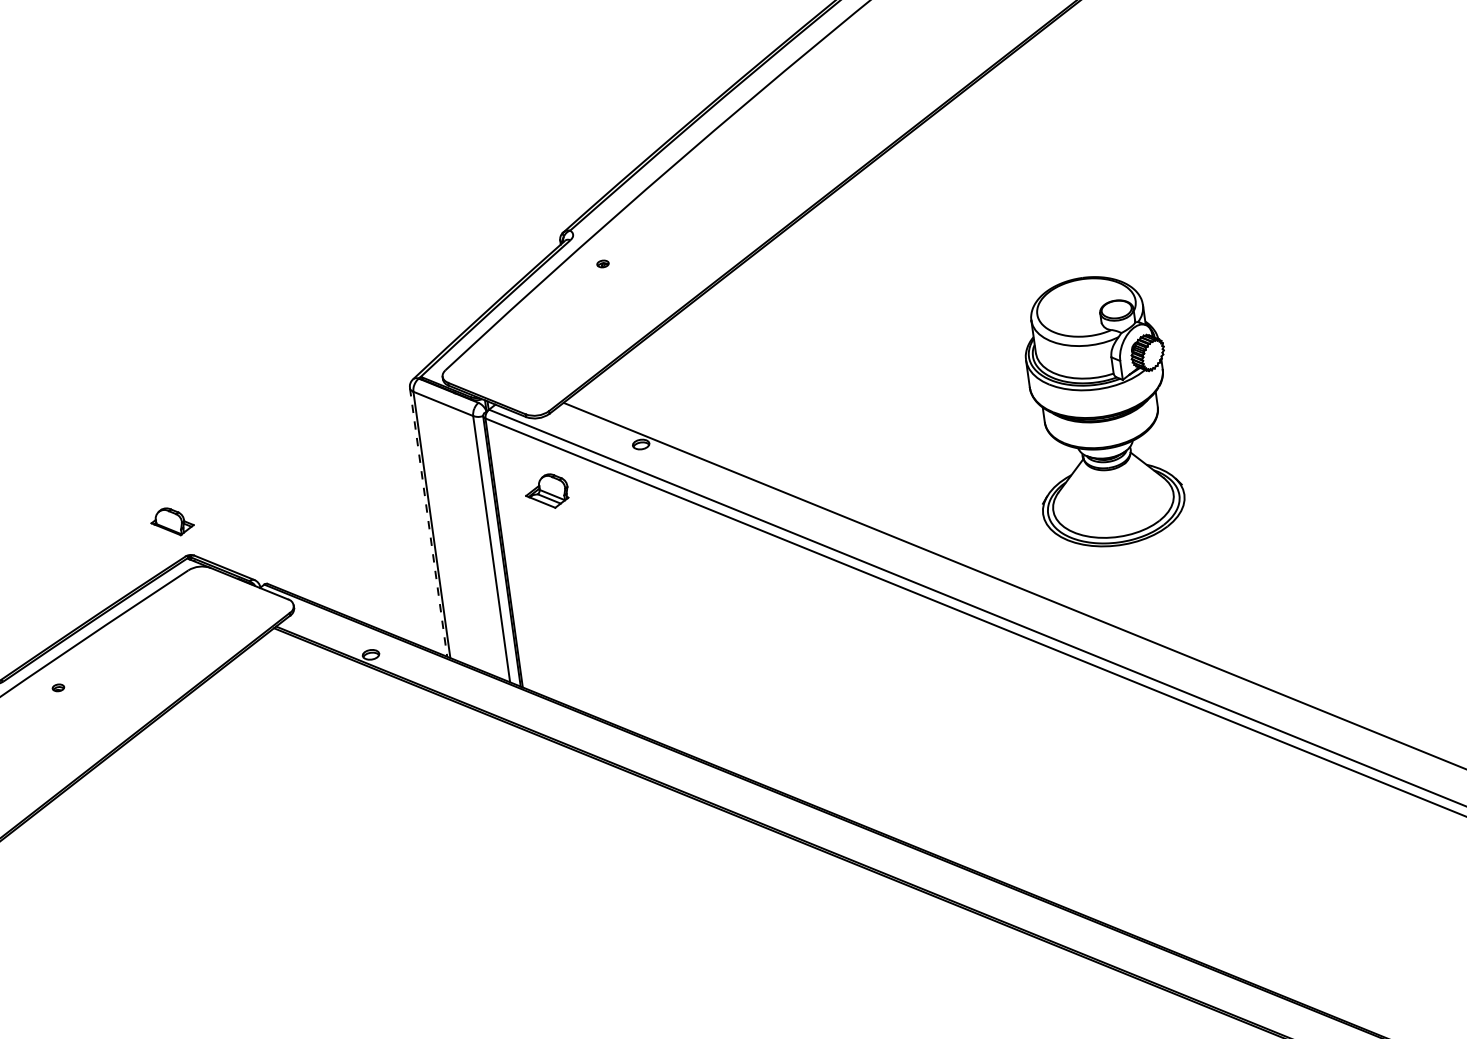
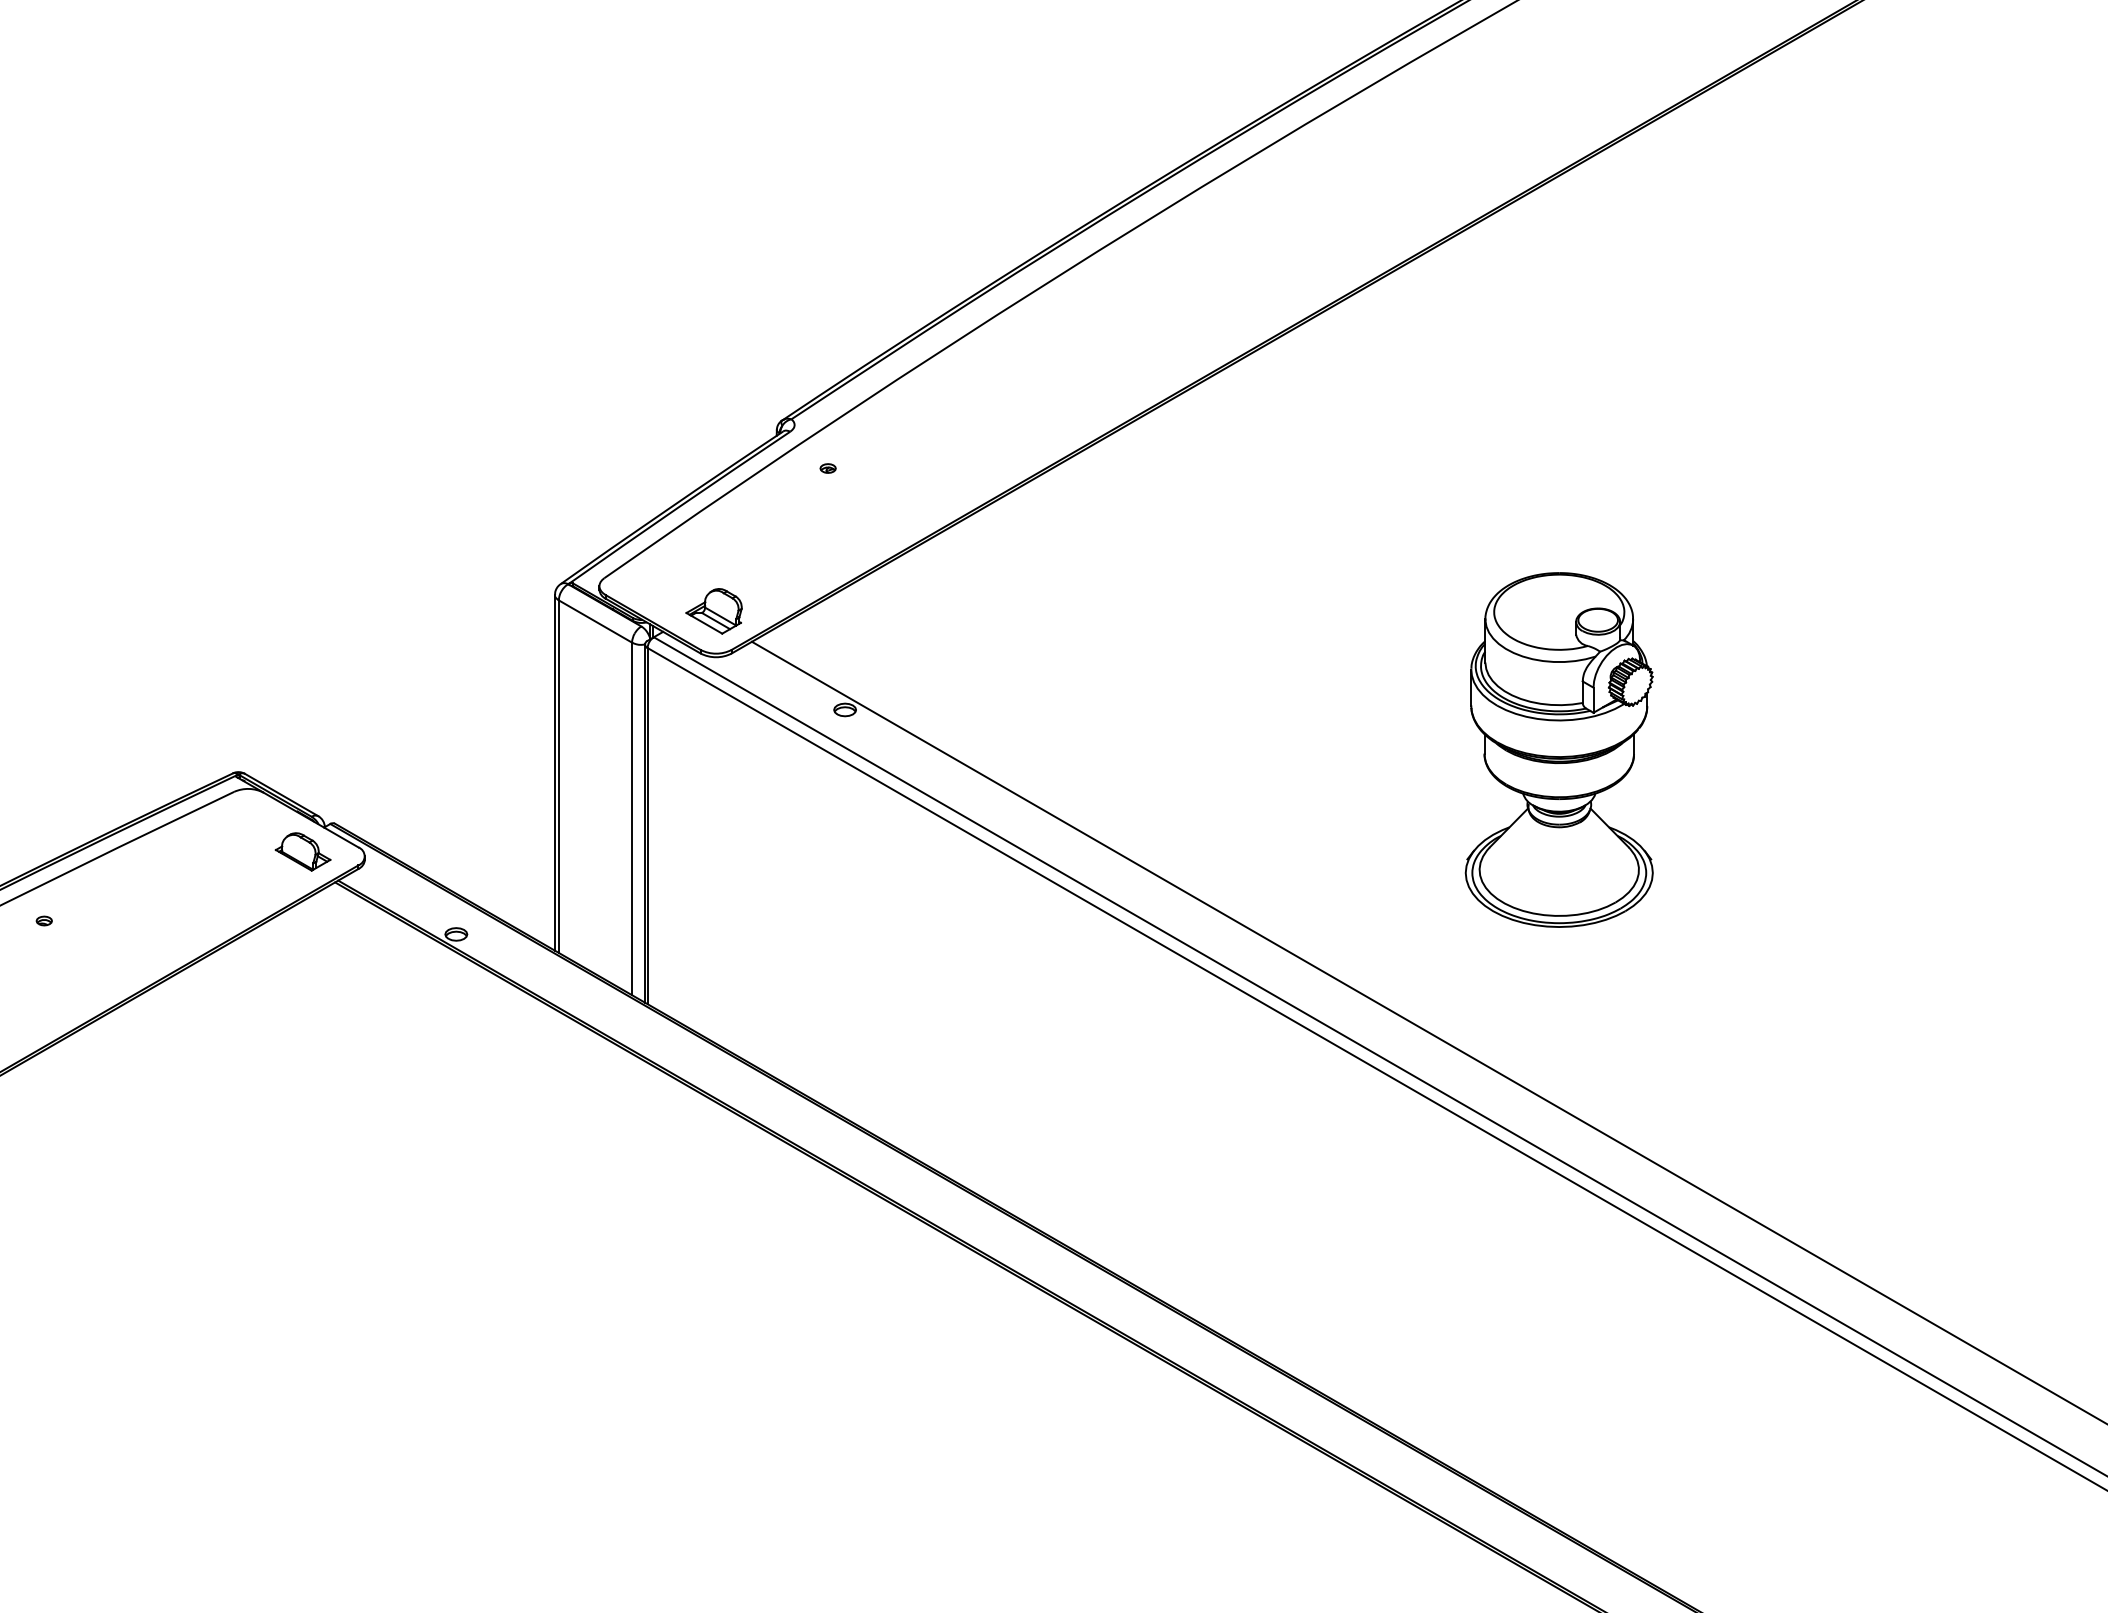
part: (1100, 411) -> (1558, 749), moved
part: (546, 491) -> (713, 611), moved
part: (171, 521) -> (302, 851), moved
line: (428, 522) -> (554, 772), dashed -> solid

